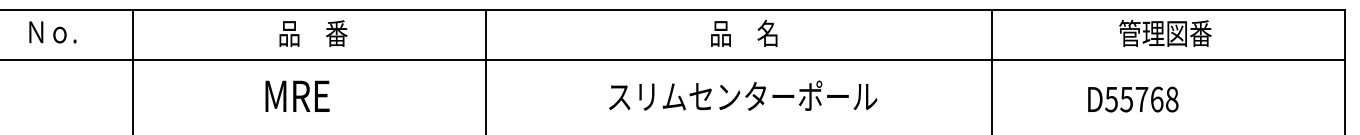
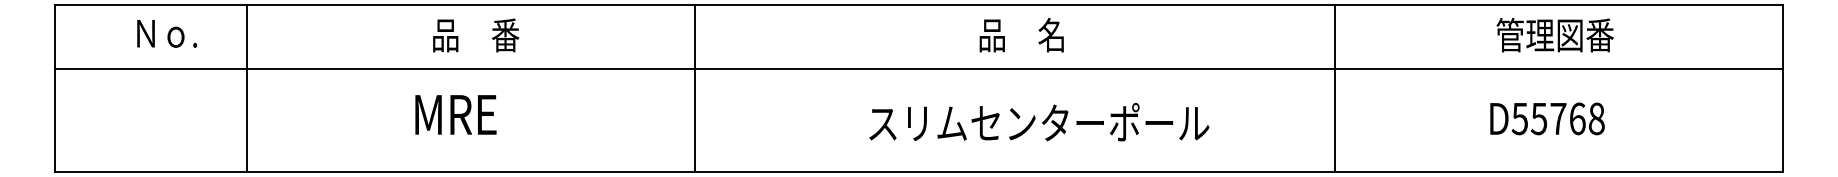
text: (53, 32) -> (167, 33), moved
text: (743, 96) -> (1039, 122), moved
text: (1133, 99) -> (1547, 118), moved

